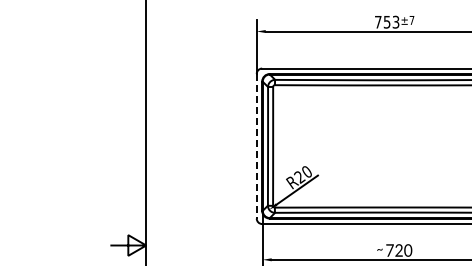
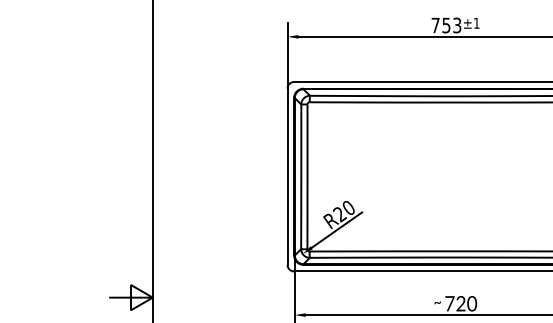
text: (411, 20) -> (476, 23), ±7 -> ±1
line: (256, 146) -> (287, 176), dashed -> solid

